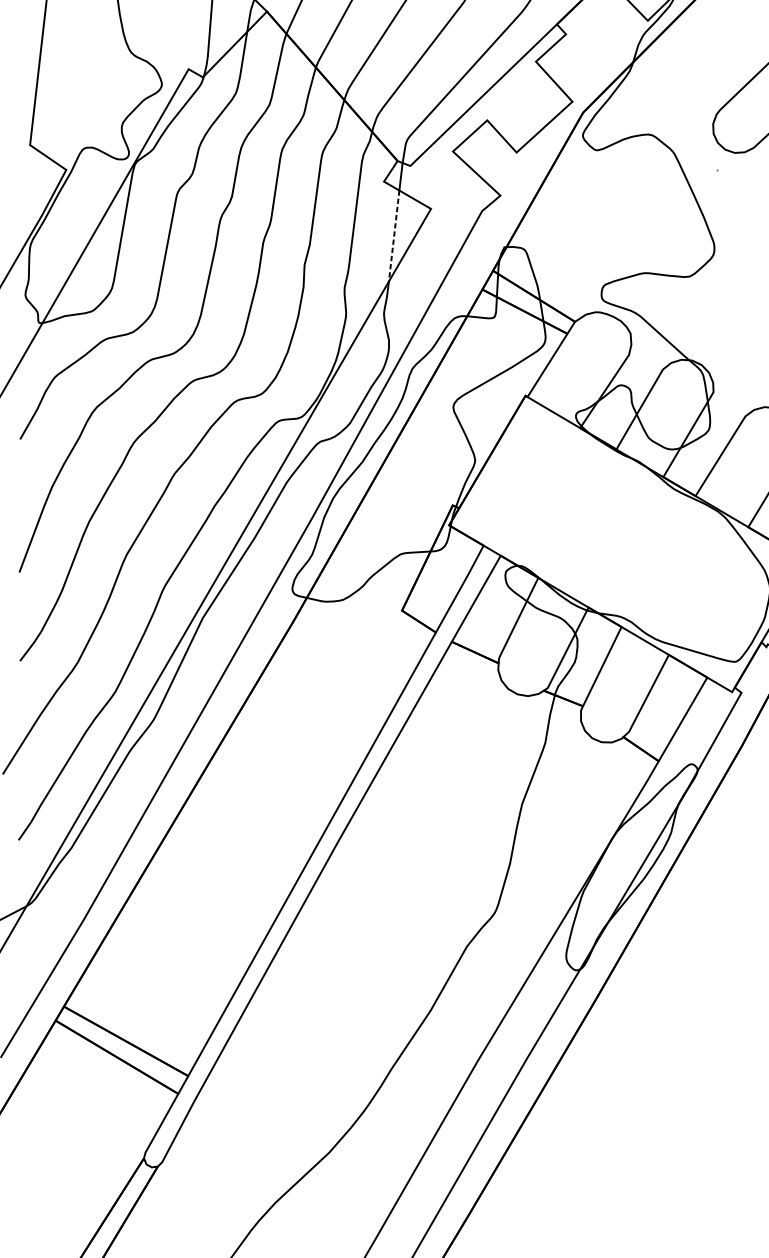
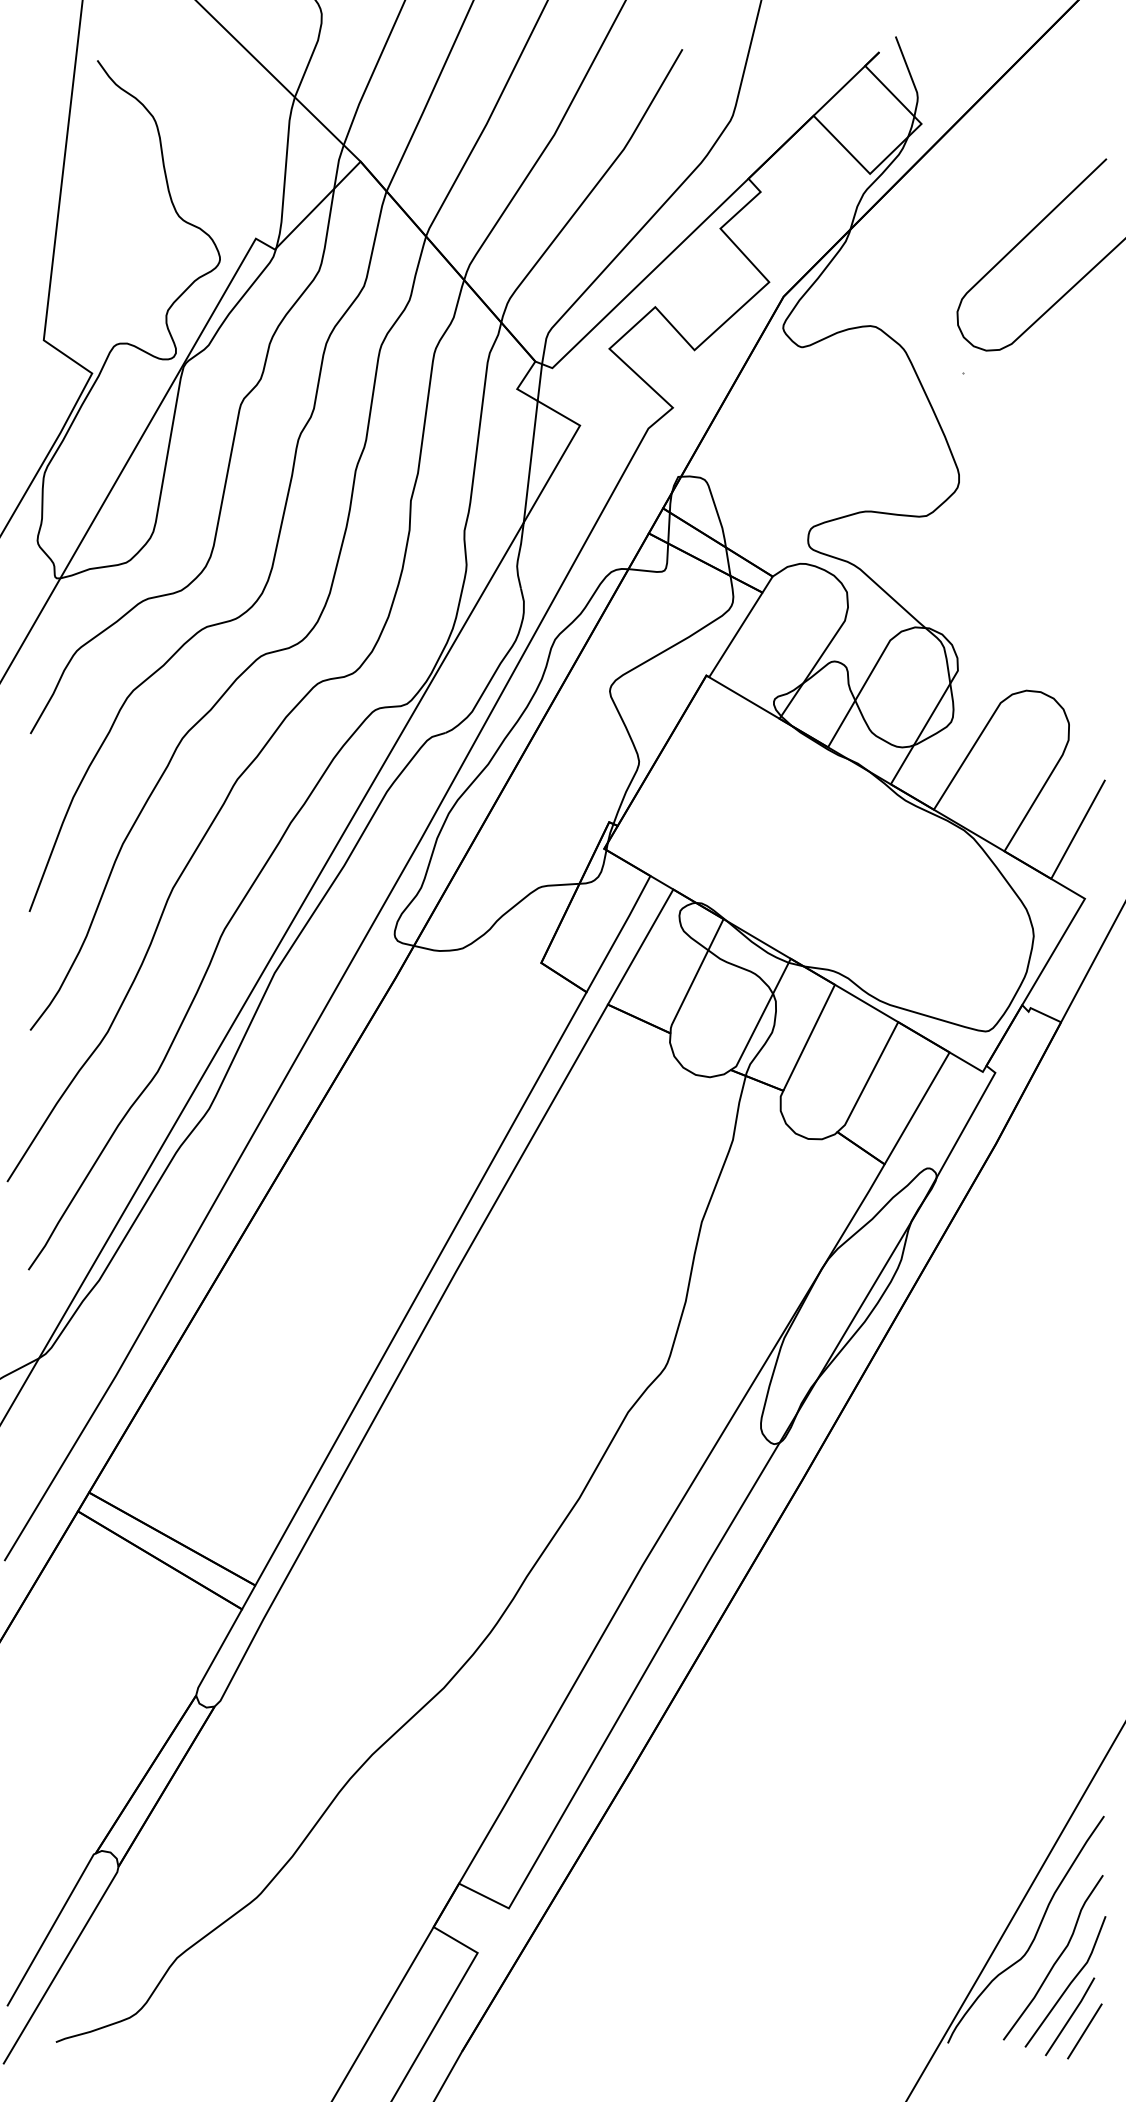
line: (393, 236) -> (530, 462), dashed -> solid

